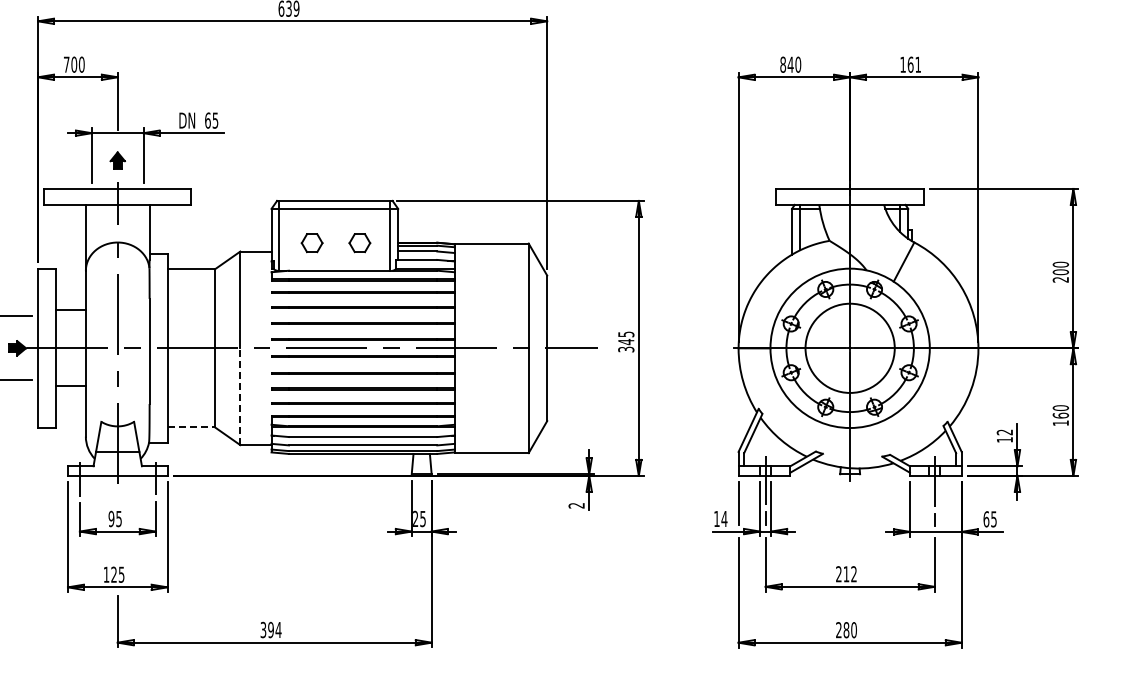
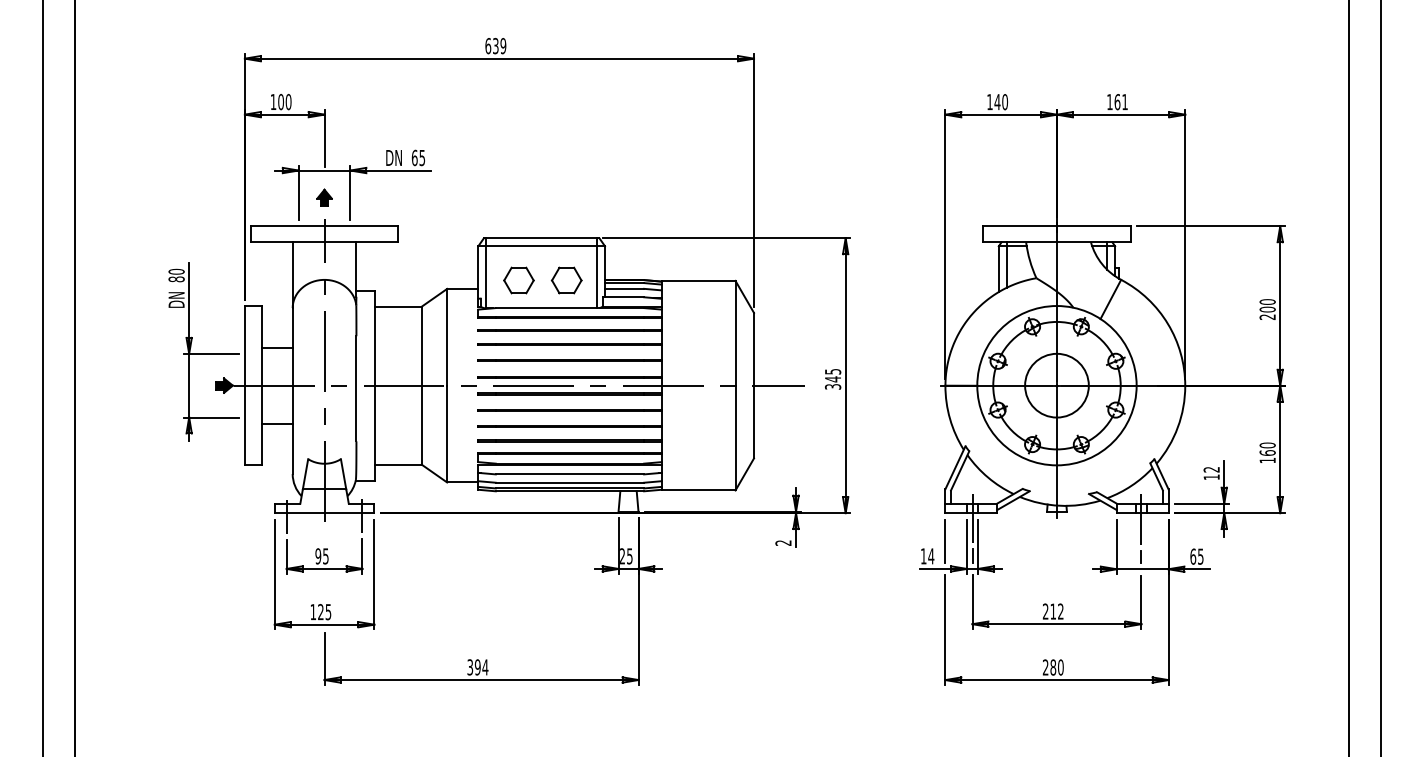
text: (66, 64) -> (273, 101), 700 -> 100
text: (782, 65) -> (989, 102), 840 -> 140
part: (311, 243) -> (518, 280), size x1.43
part: (359, 243) -> (566, 280), size x1.43
circle: (849, 348) -> (1056, 385), size x0.71
line: (240, 396) -> (447, 433), dashed -> solid
line: (191, 427) -> (398, 464), dashed -> solid

